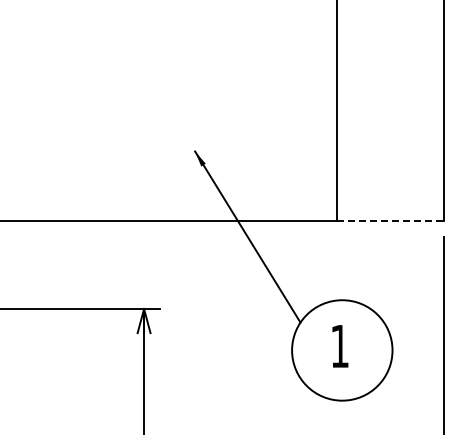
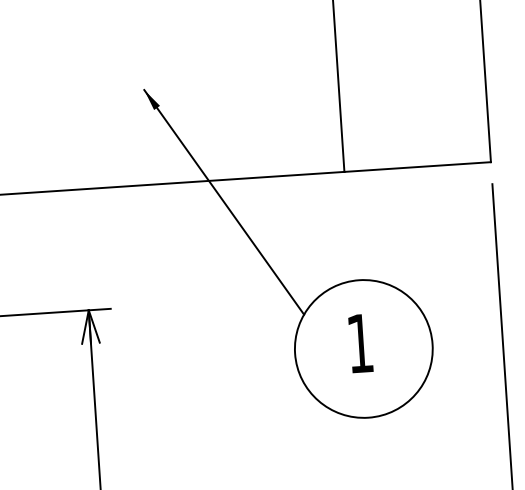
line: (390, 220) -> (418, 166), dashed -> solid

